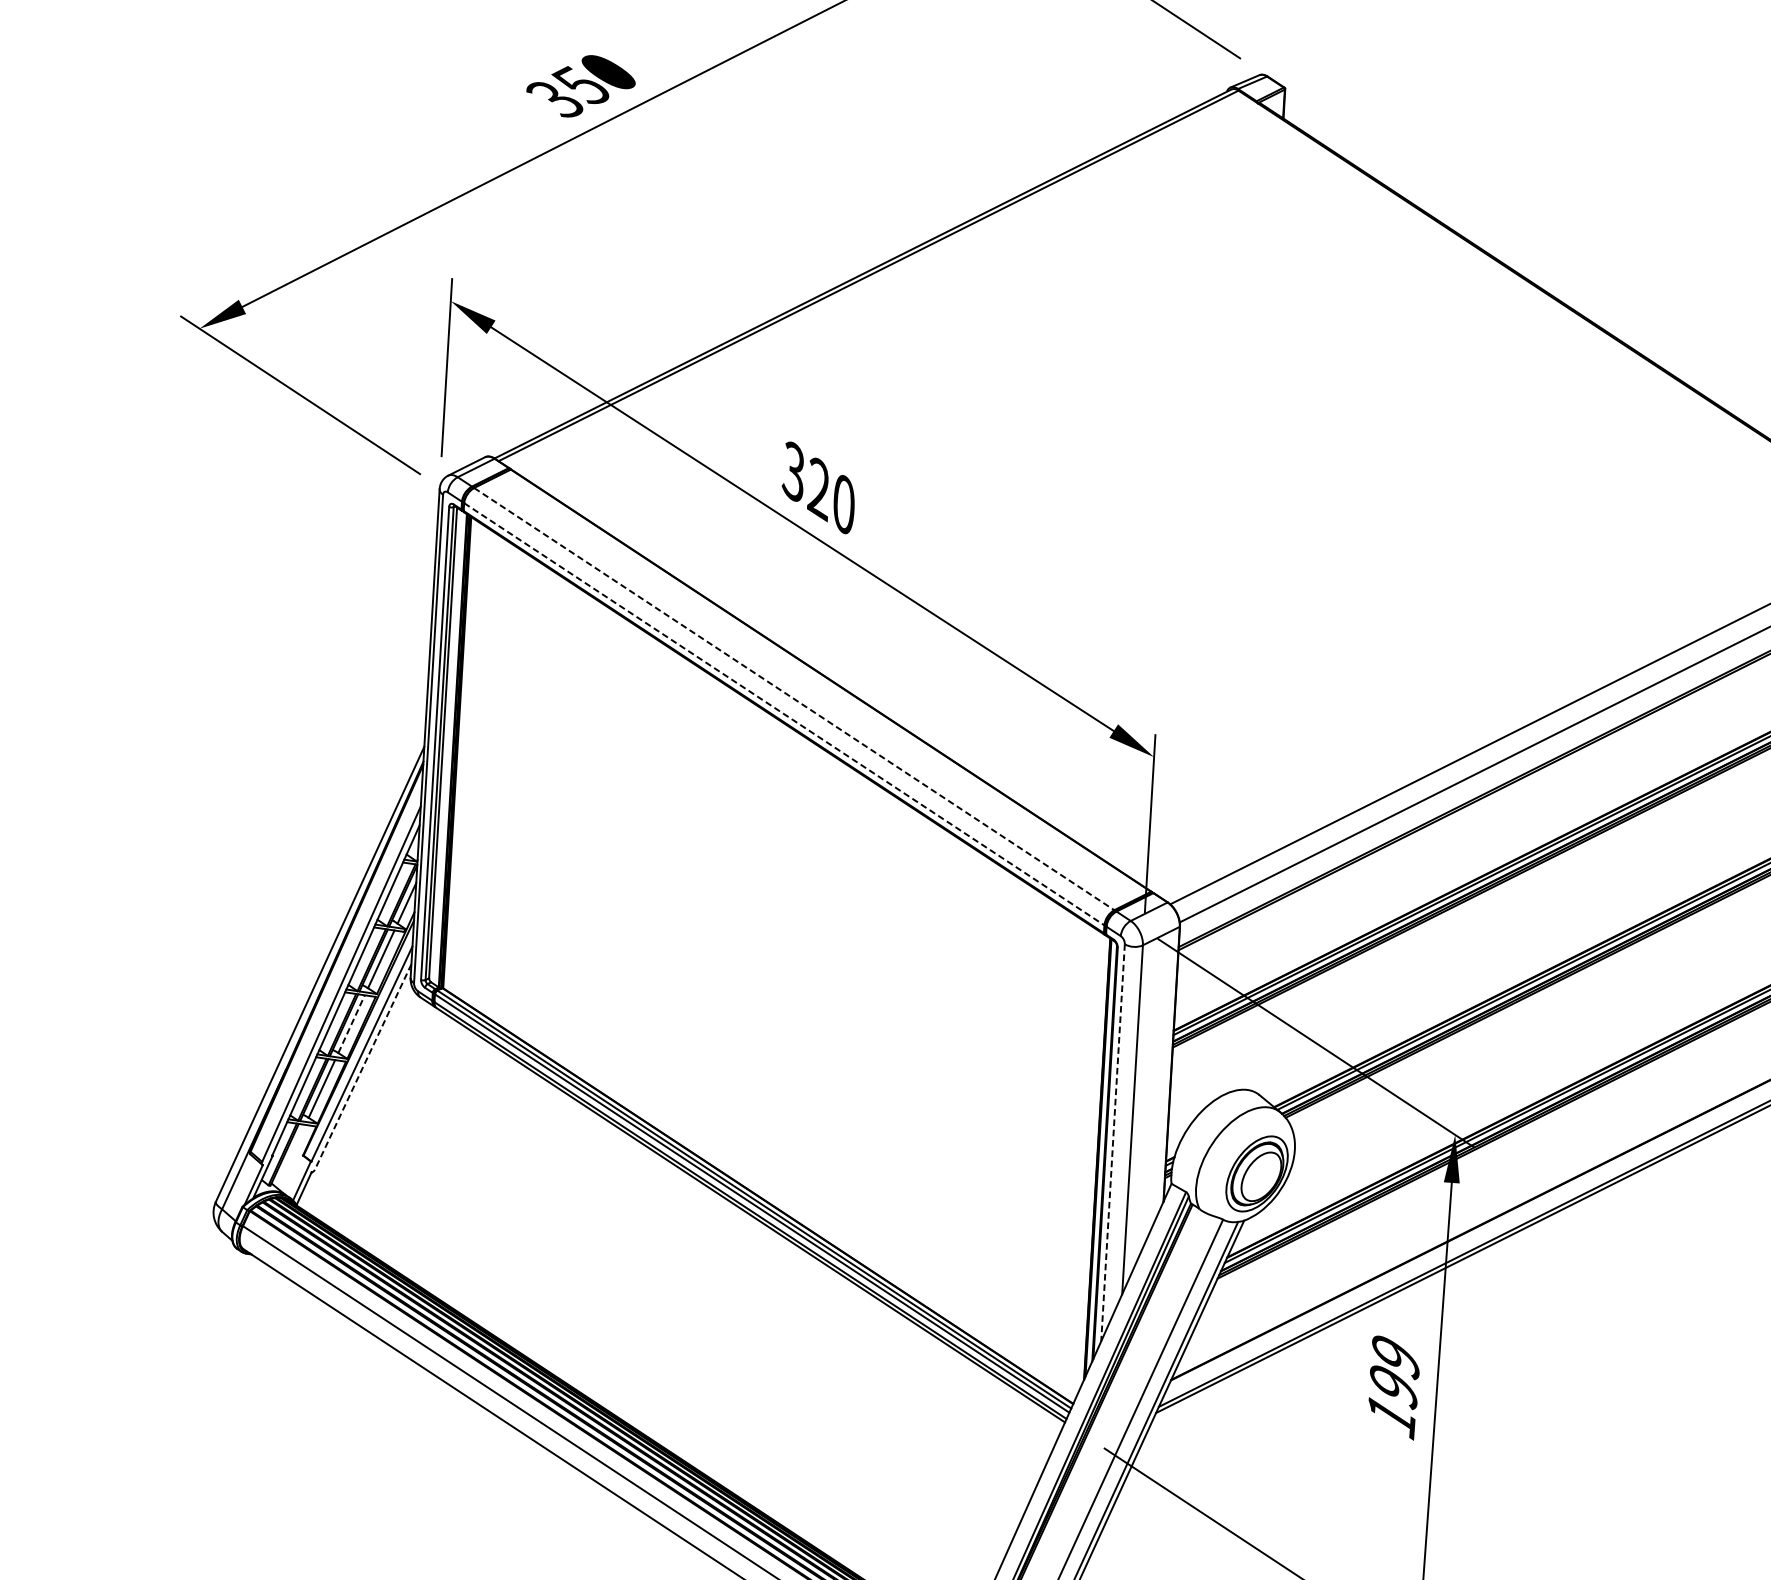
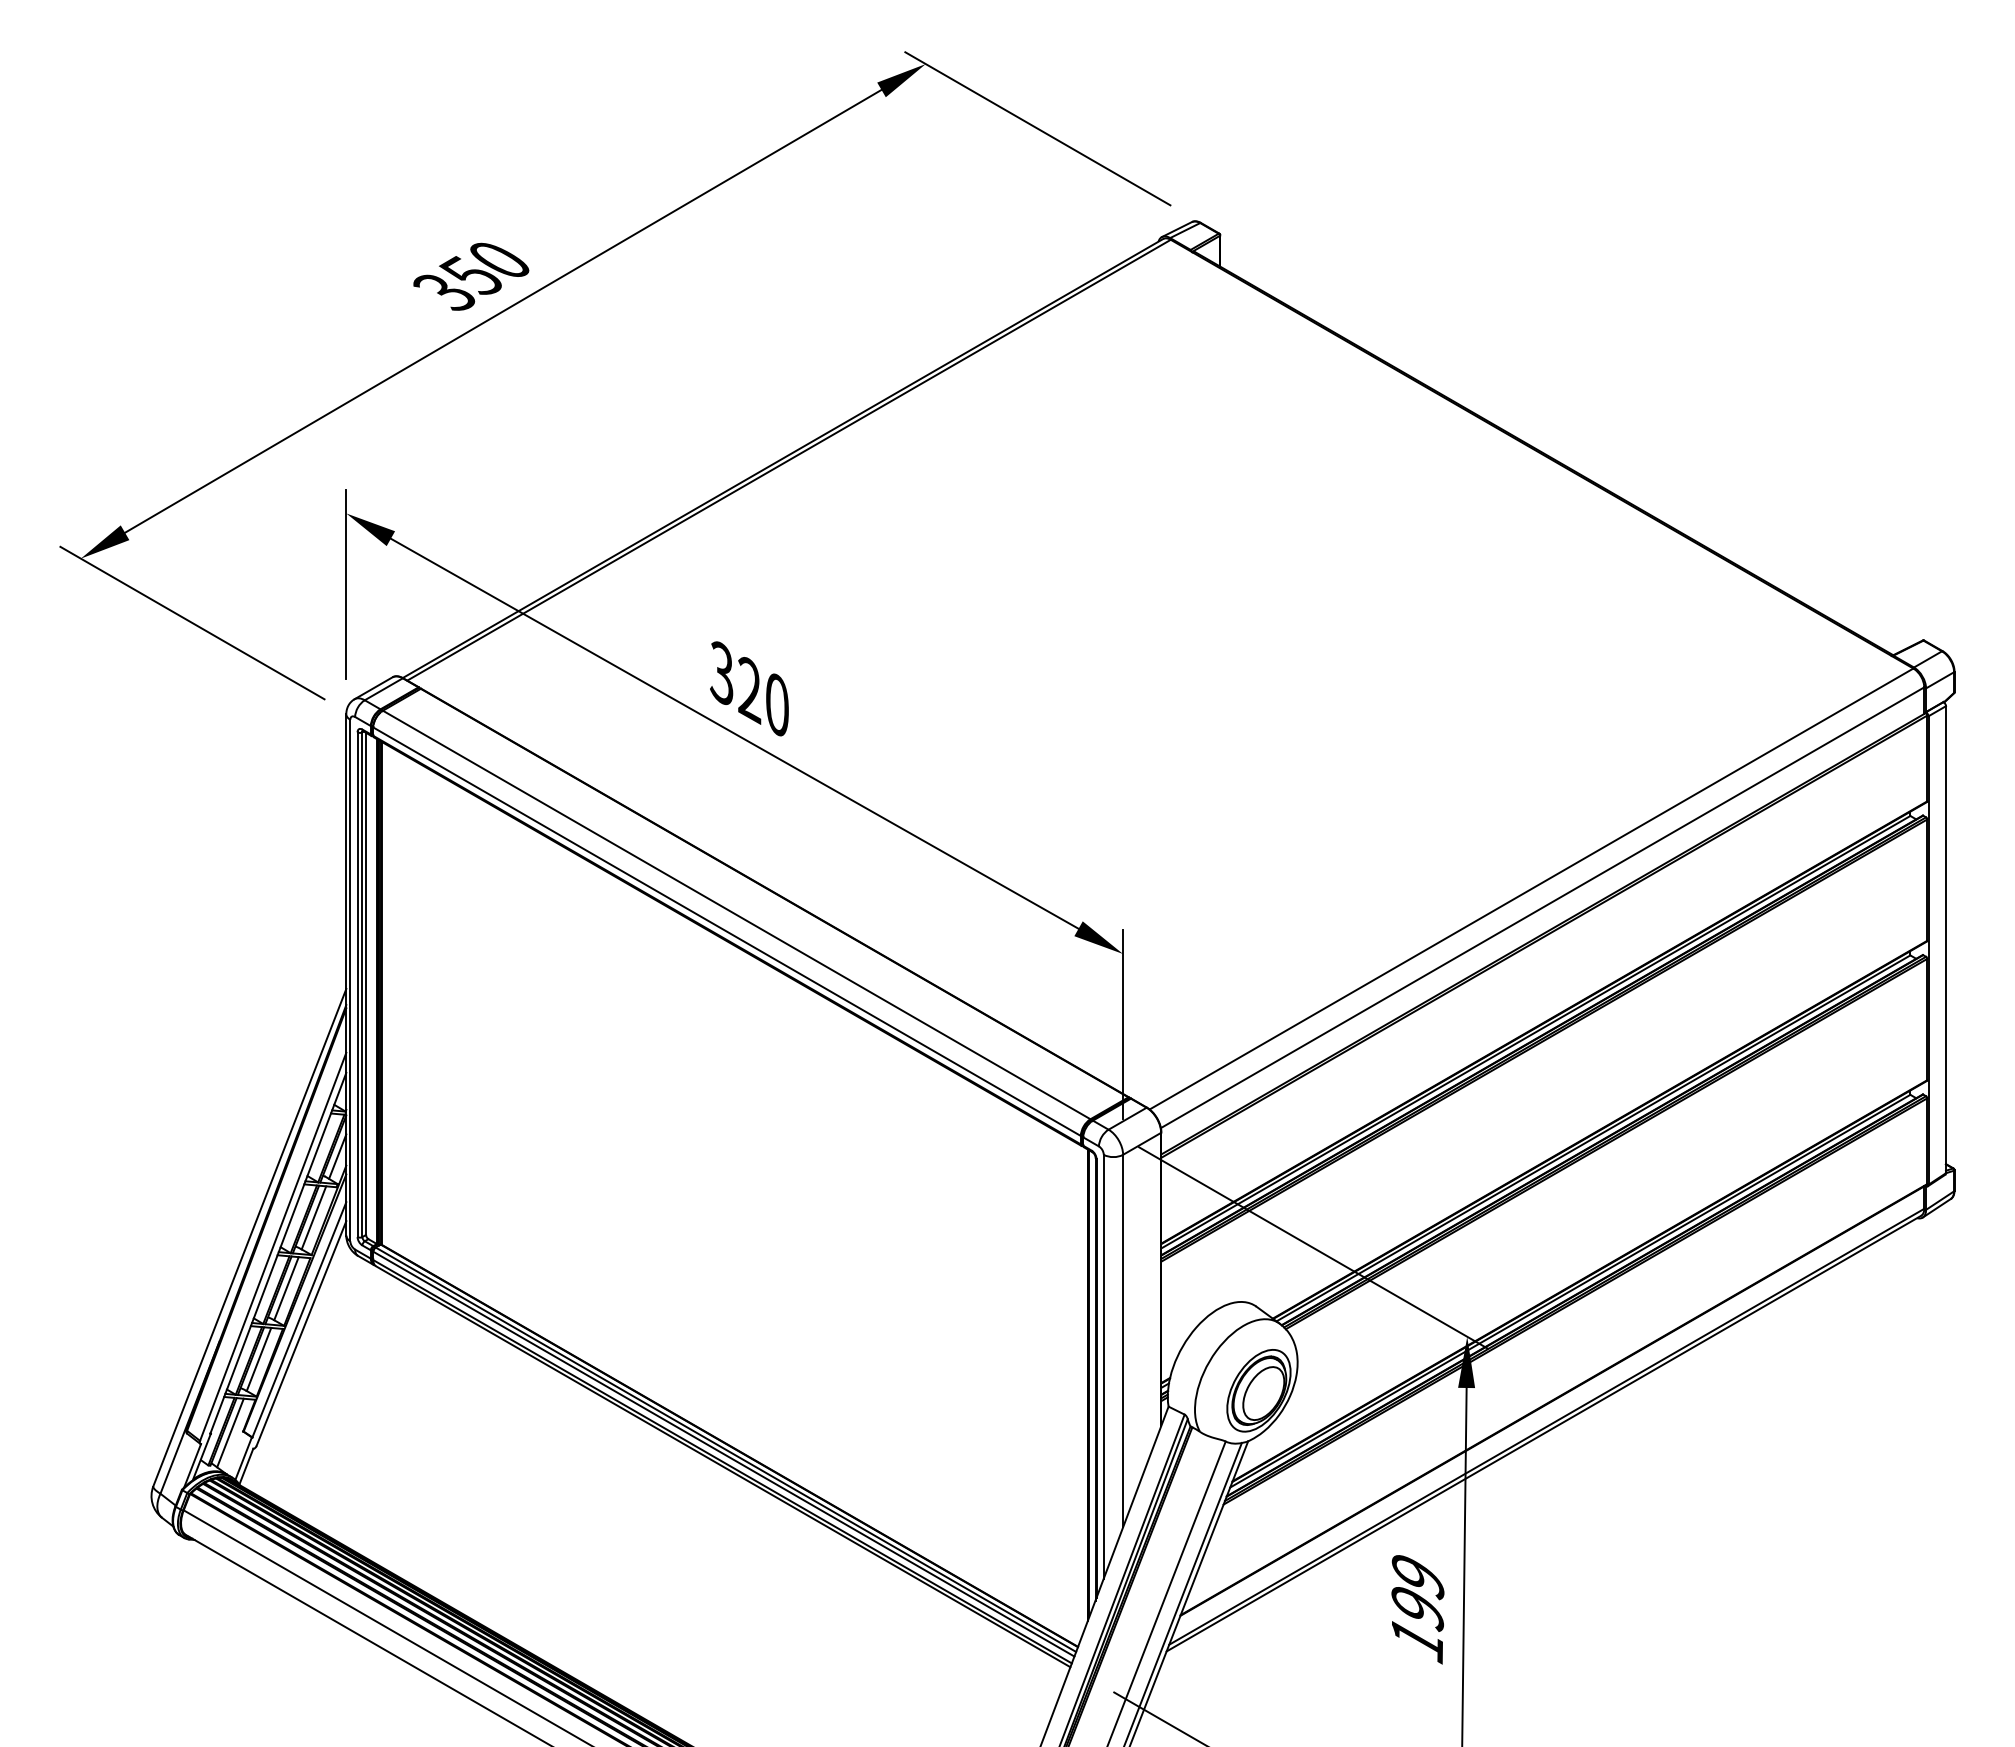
line: (794, 698) -> (736, 914), dashed -> solid
line: (784, 714) -> (727, 931), dashed -> solid
line: (351, 1023) -> (286, 1288), dashed -> solid
line: (363, 1066) -> (301, 1333), dashed -> solid
line: (1112, 1142) -> (1103, 1366), dashed -> solid
line: (291, 1155) -> (230, 1432), added

